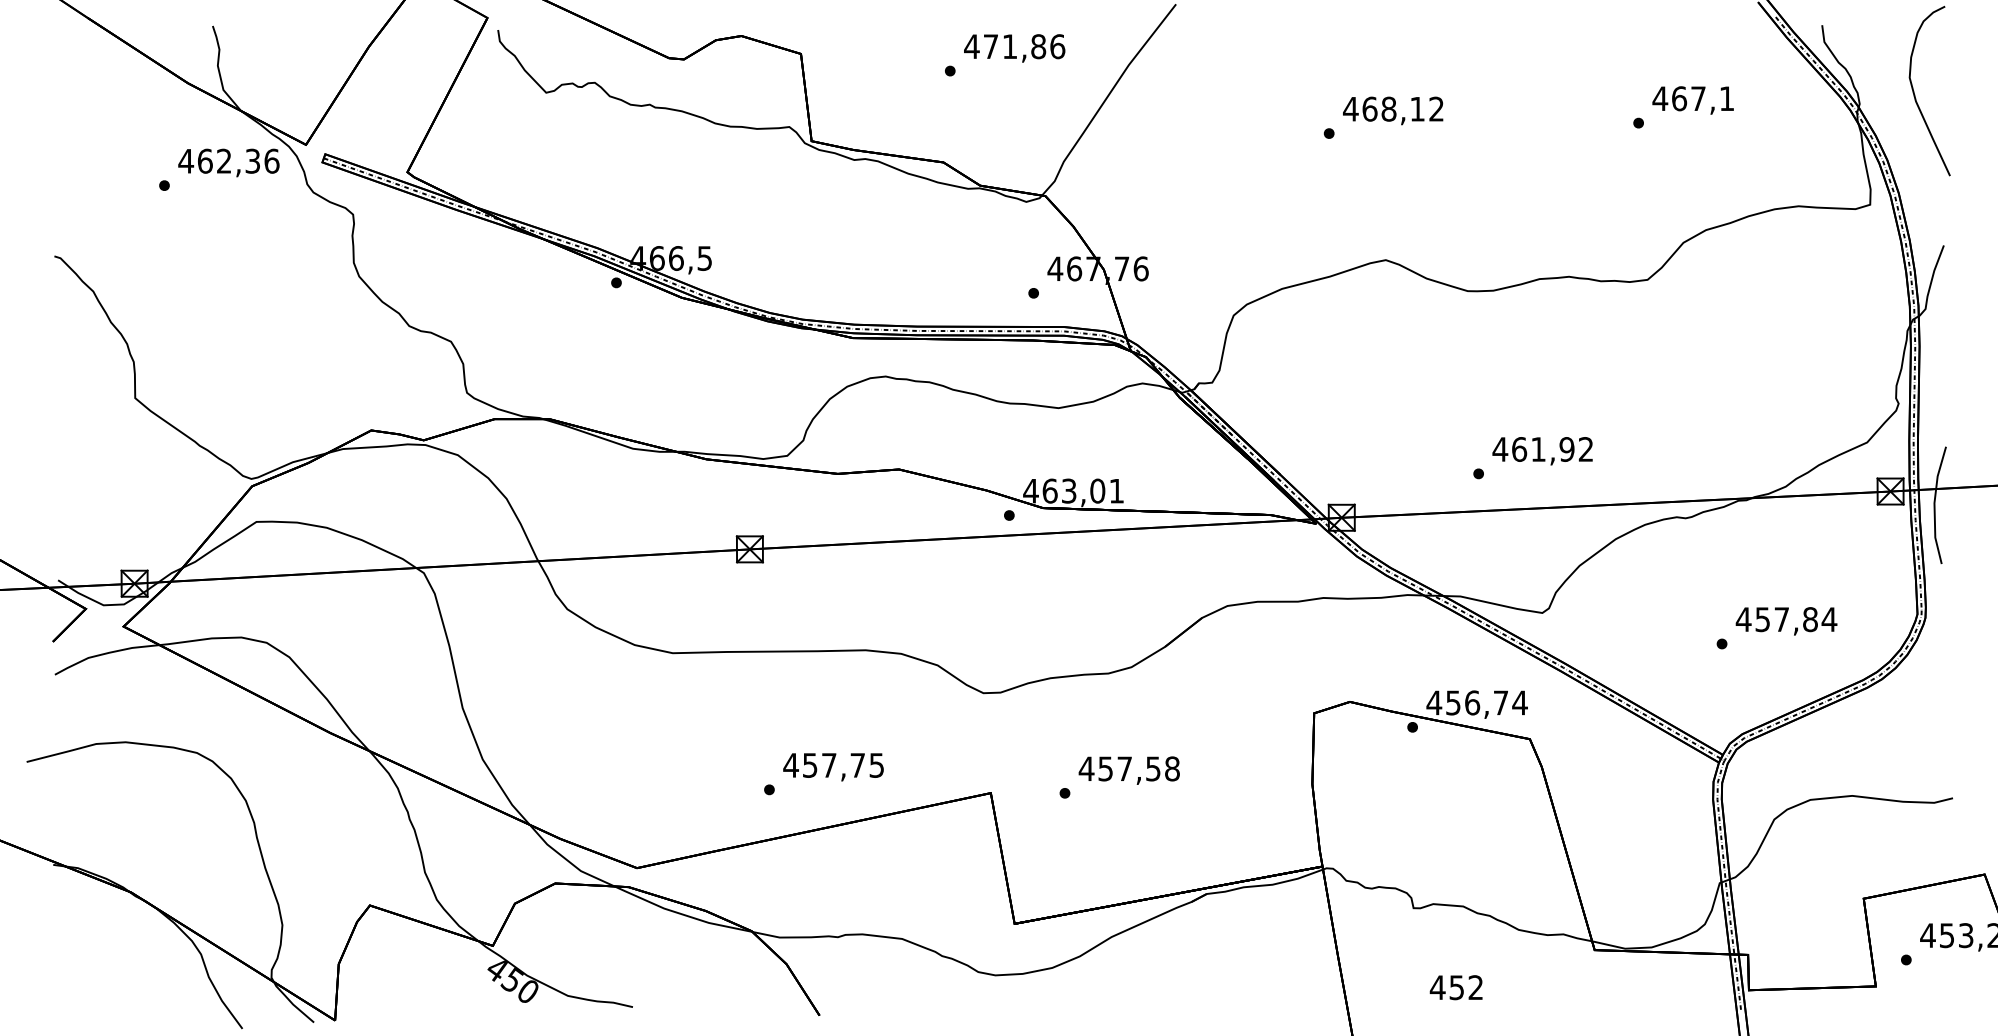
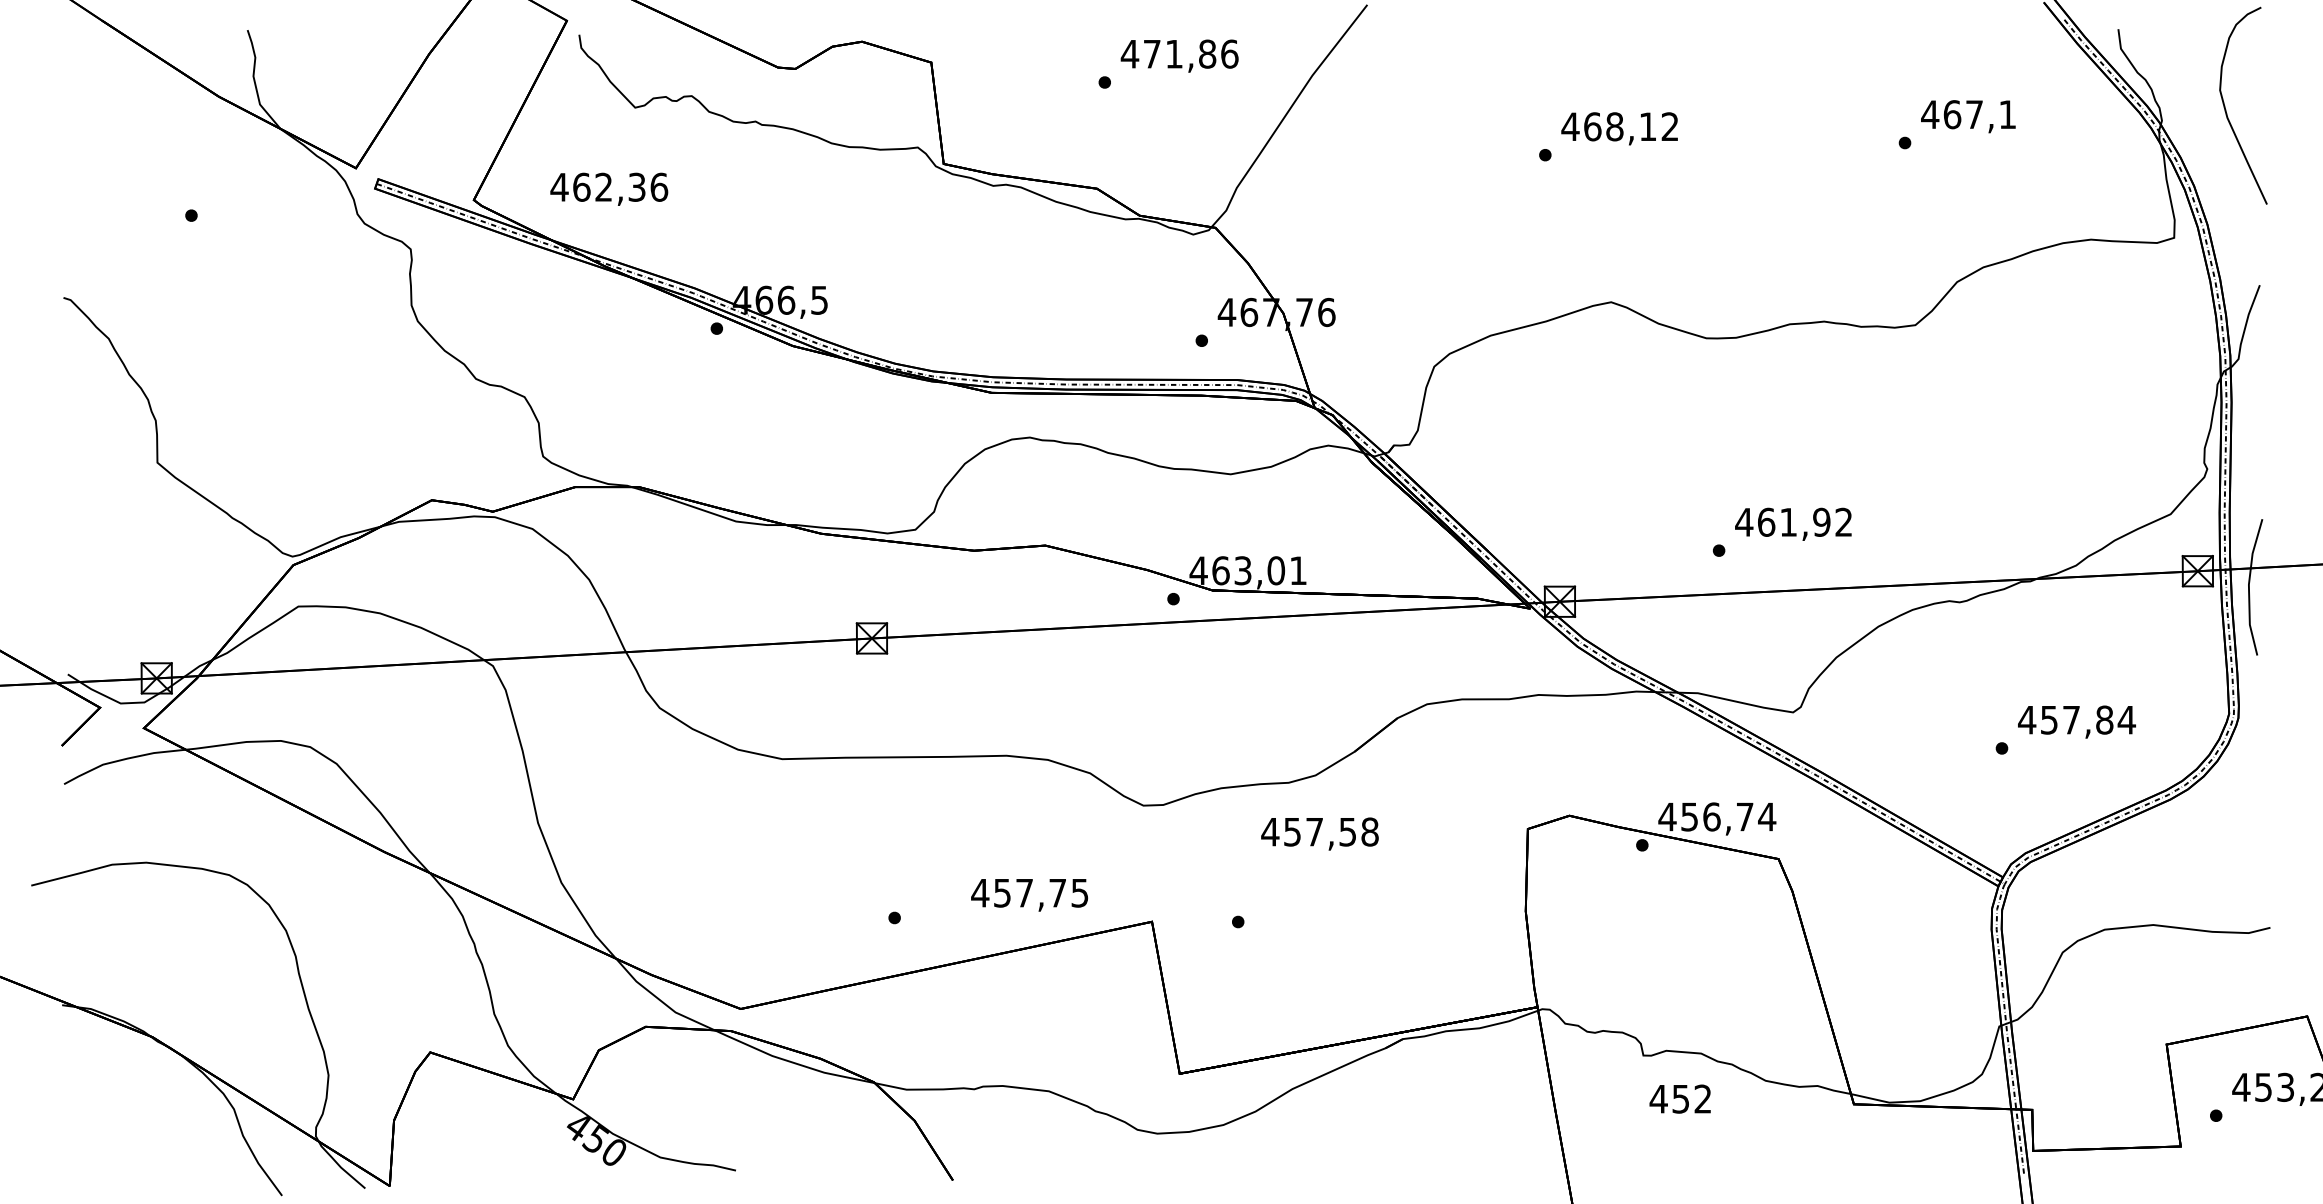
text: (228, 162) -> (608, 188), moved
text: (833, 767) -> (1029, 895), moved
text: (1128, 770) -> (1319, 833), moved
text: (1455, 987) -> (1679, 1098), moved

